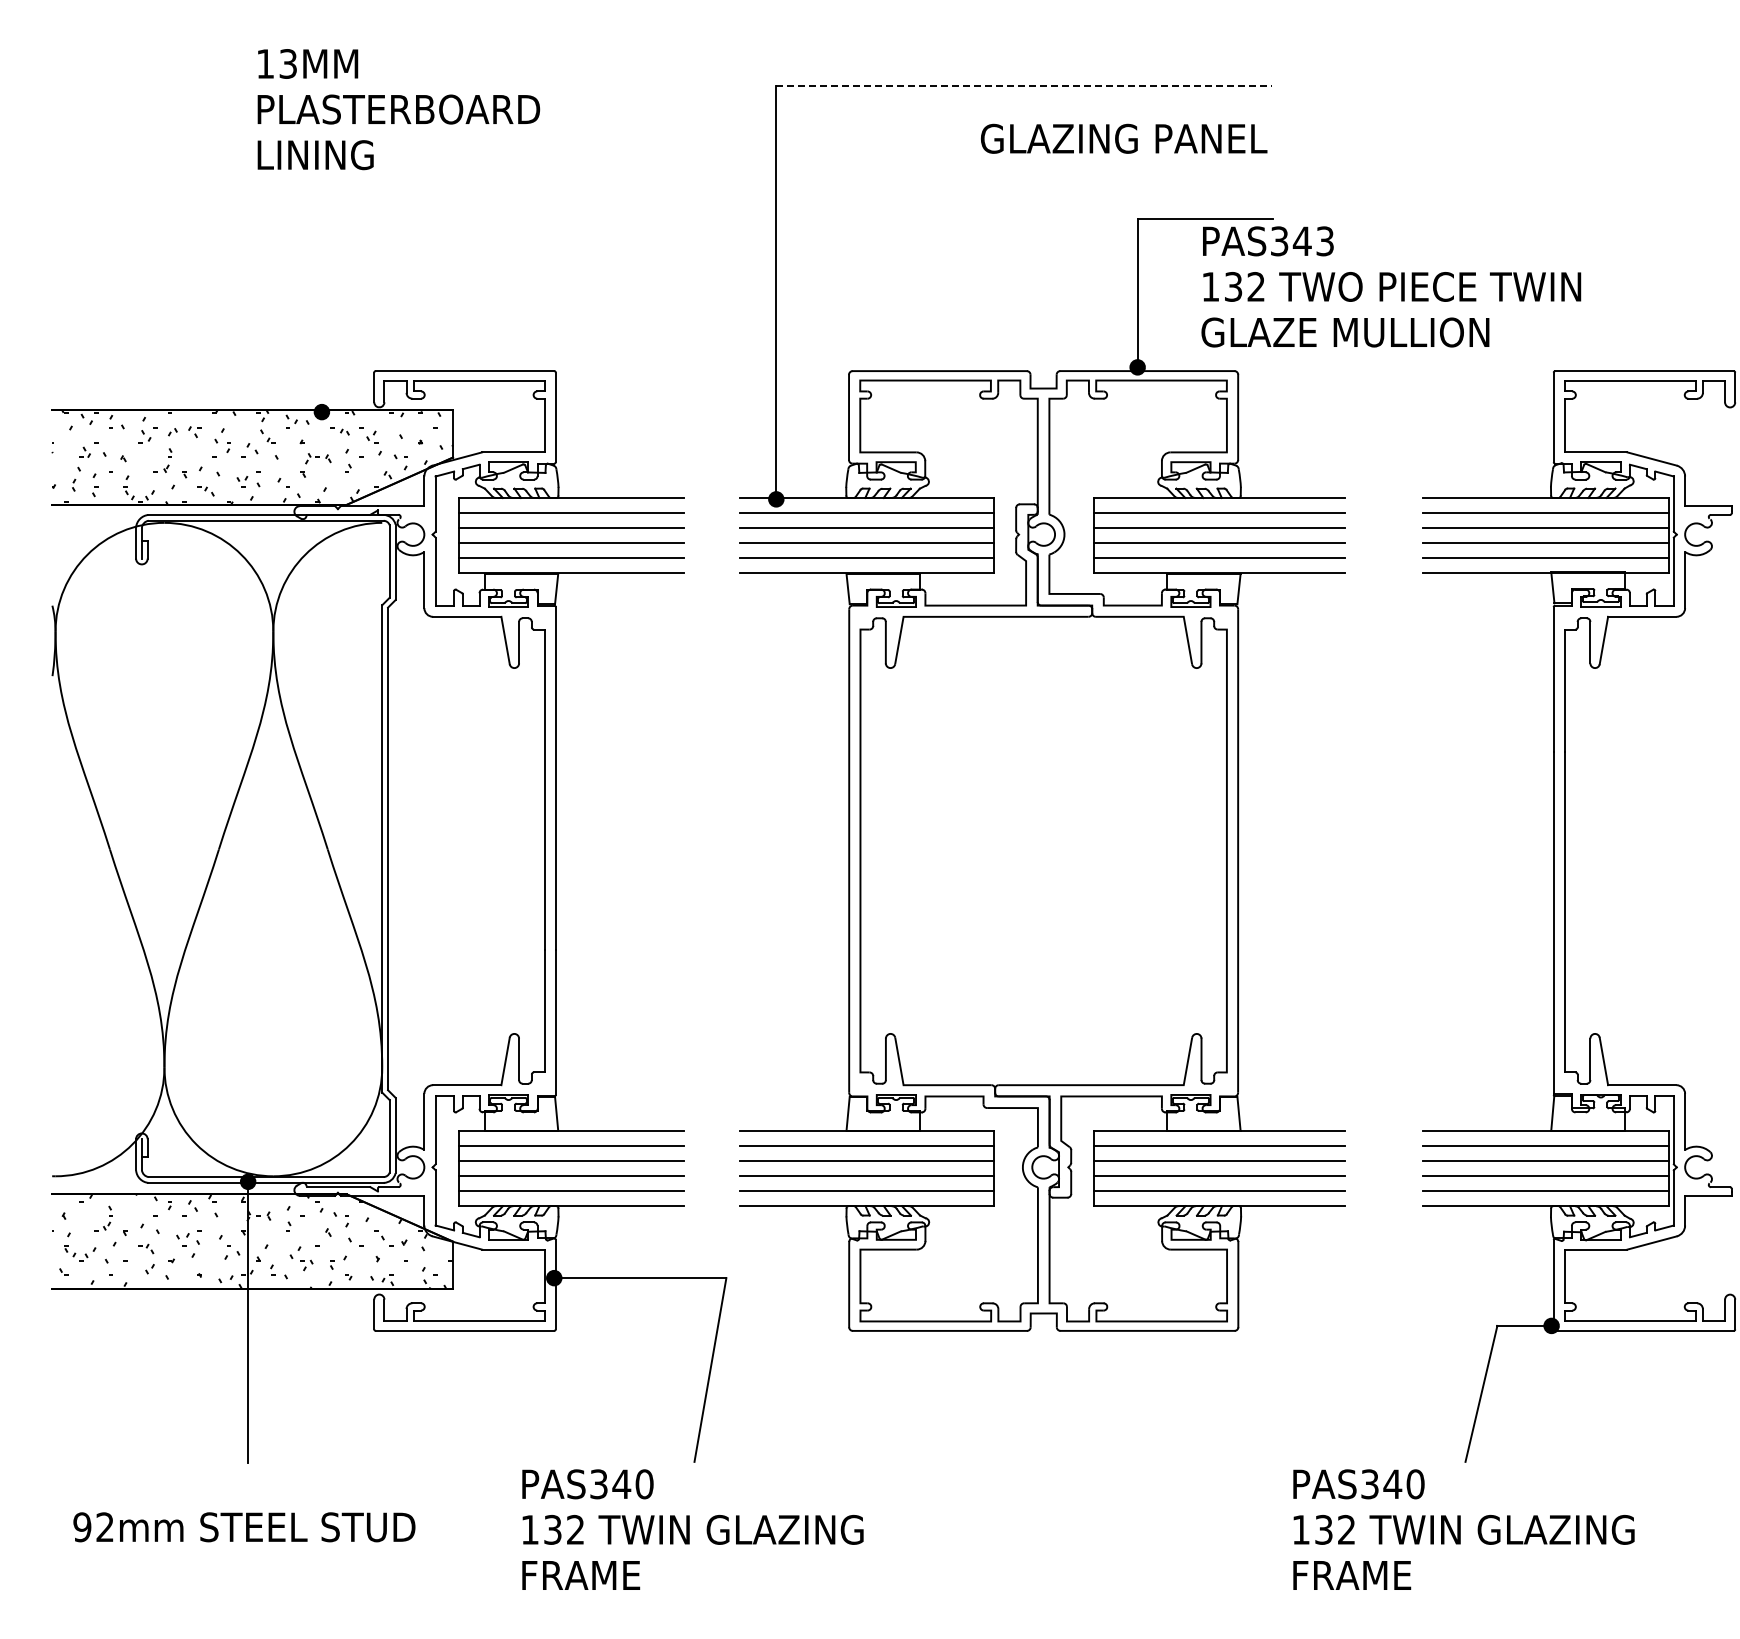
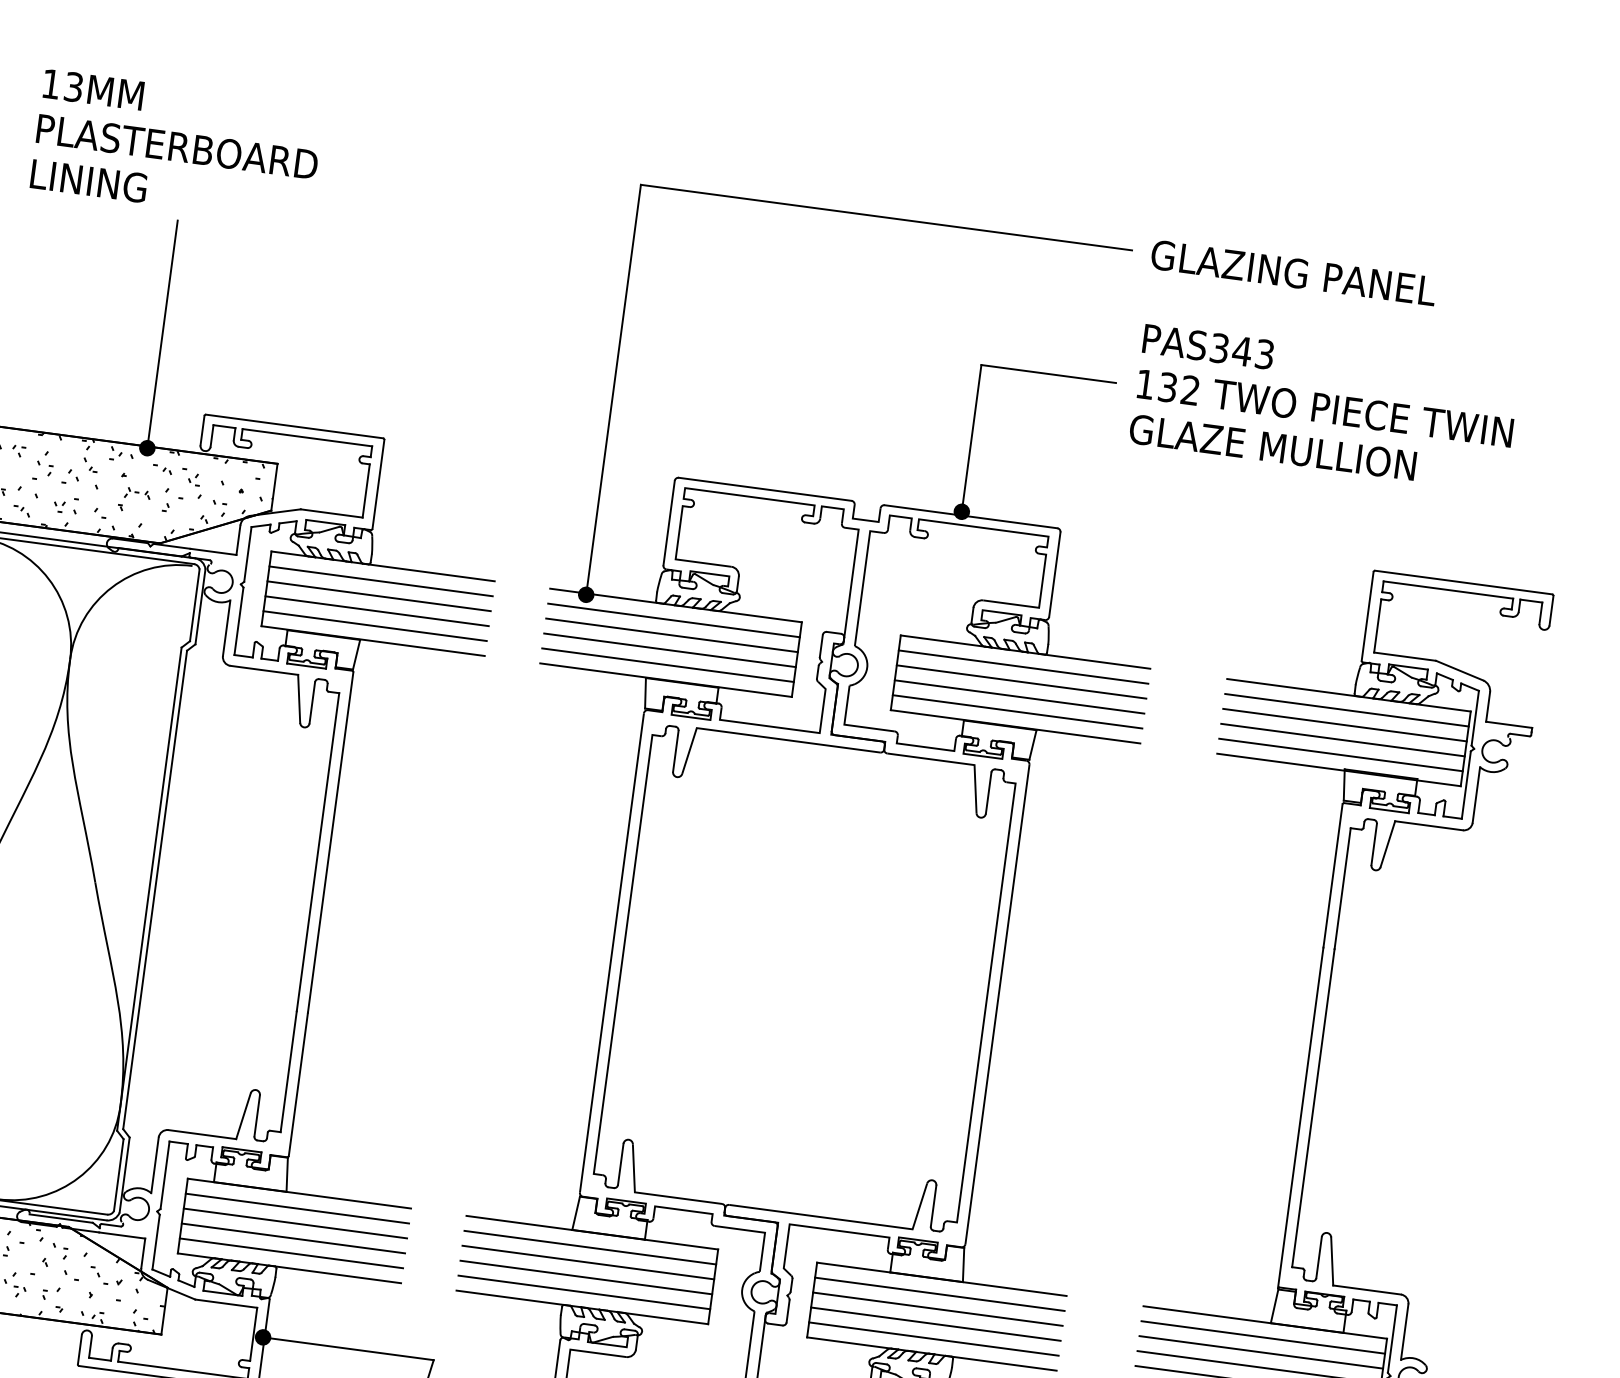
line: (1024, 85) -> (886, 217), dashed -> solid
text: (398, 109) -> (177, 146), moved
text: (1124, 138) -> (1294, 272), moved
text: (1391, 286) -> (1324, 407), moved
line: (321, 297) -> (162, 334), added

